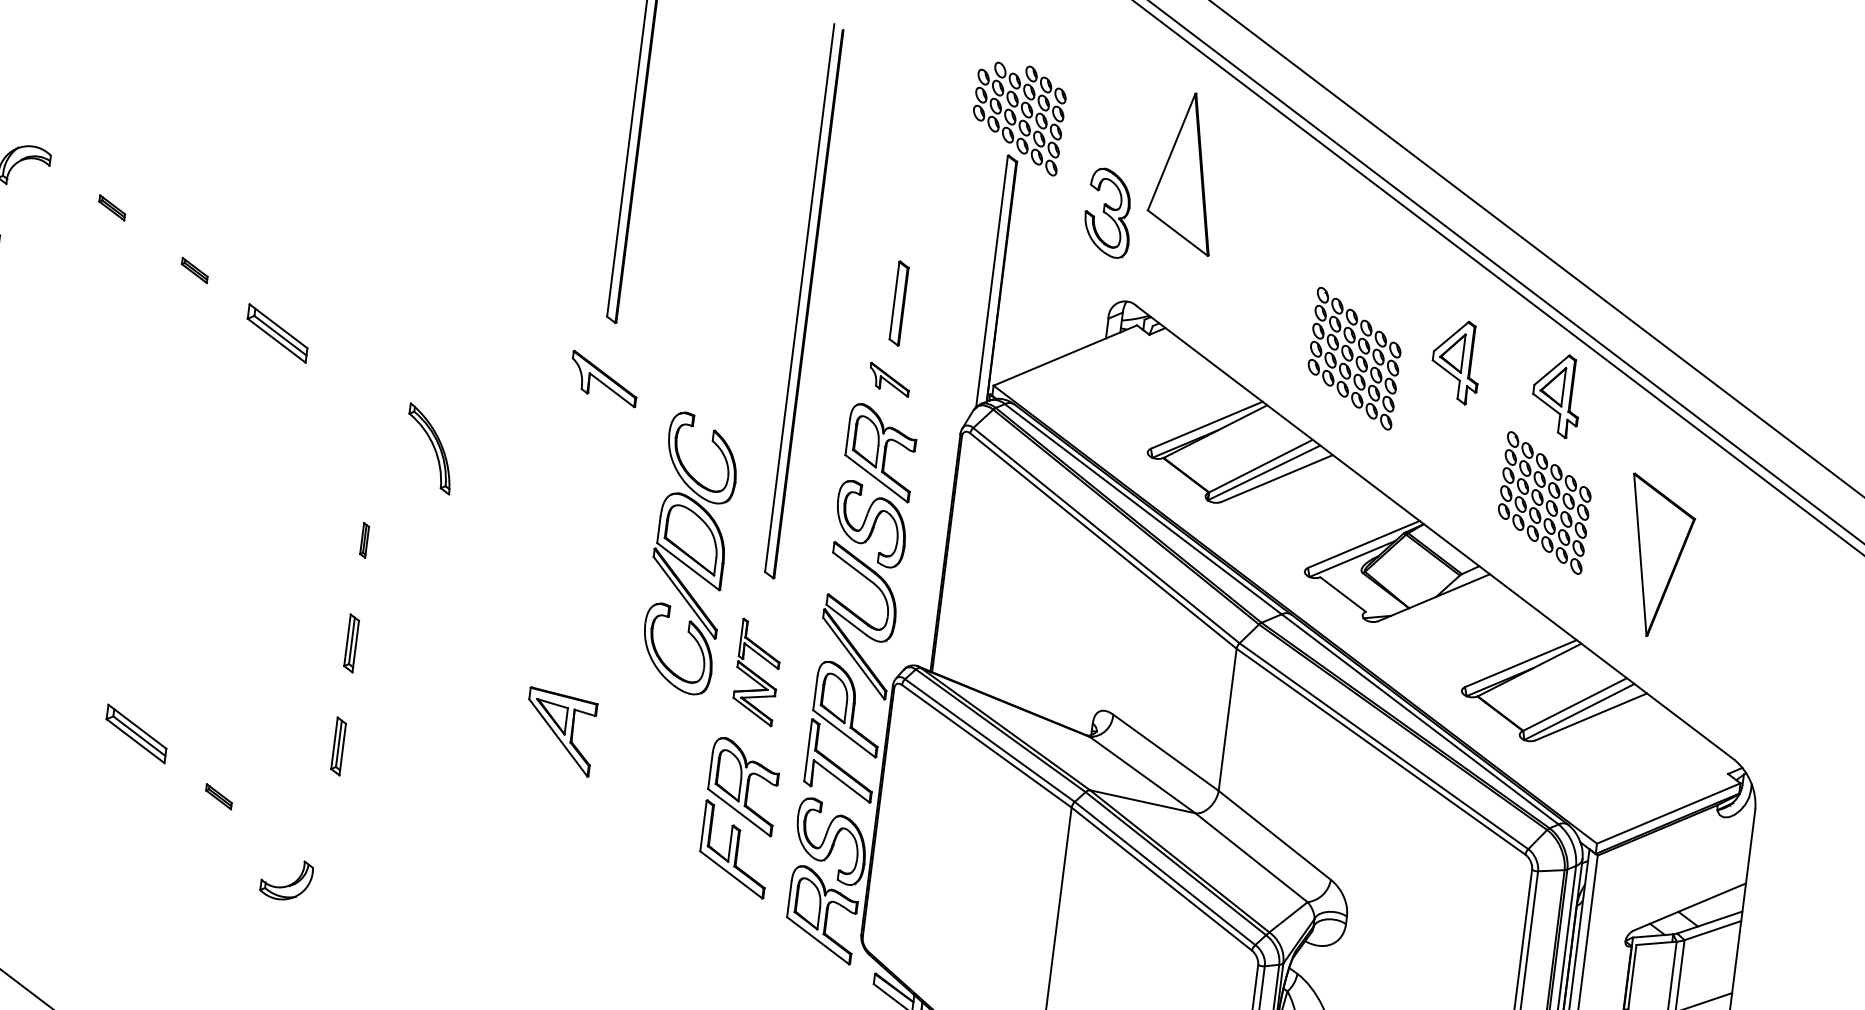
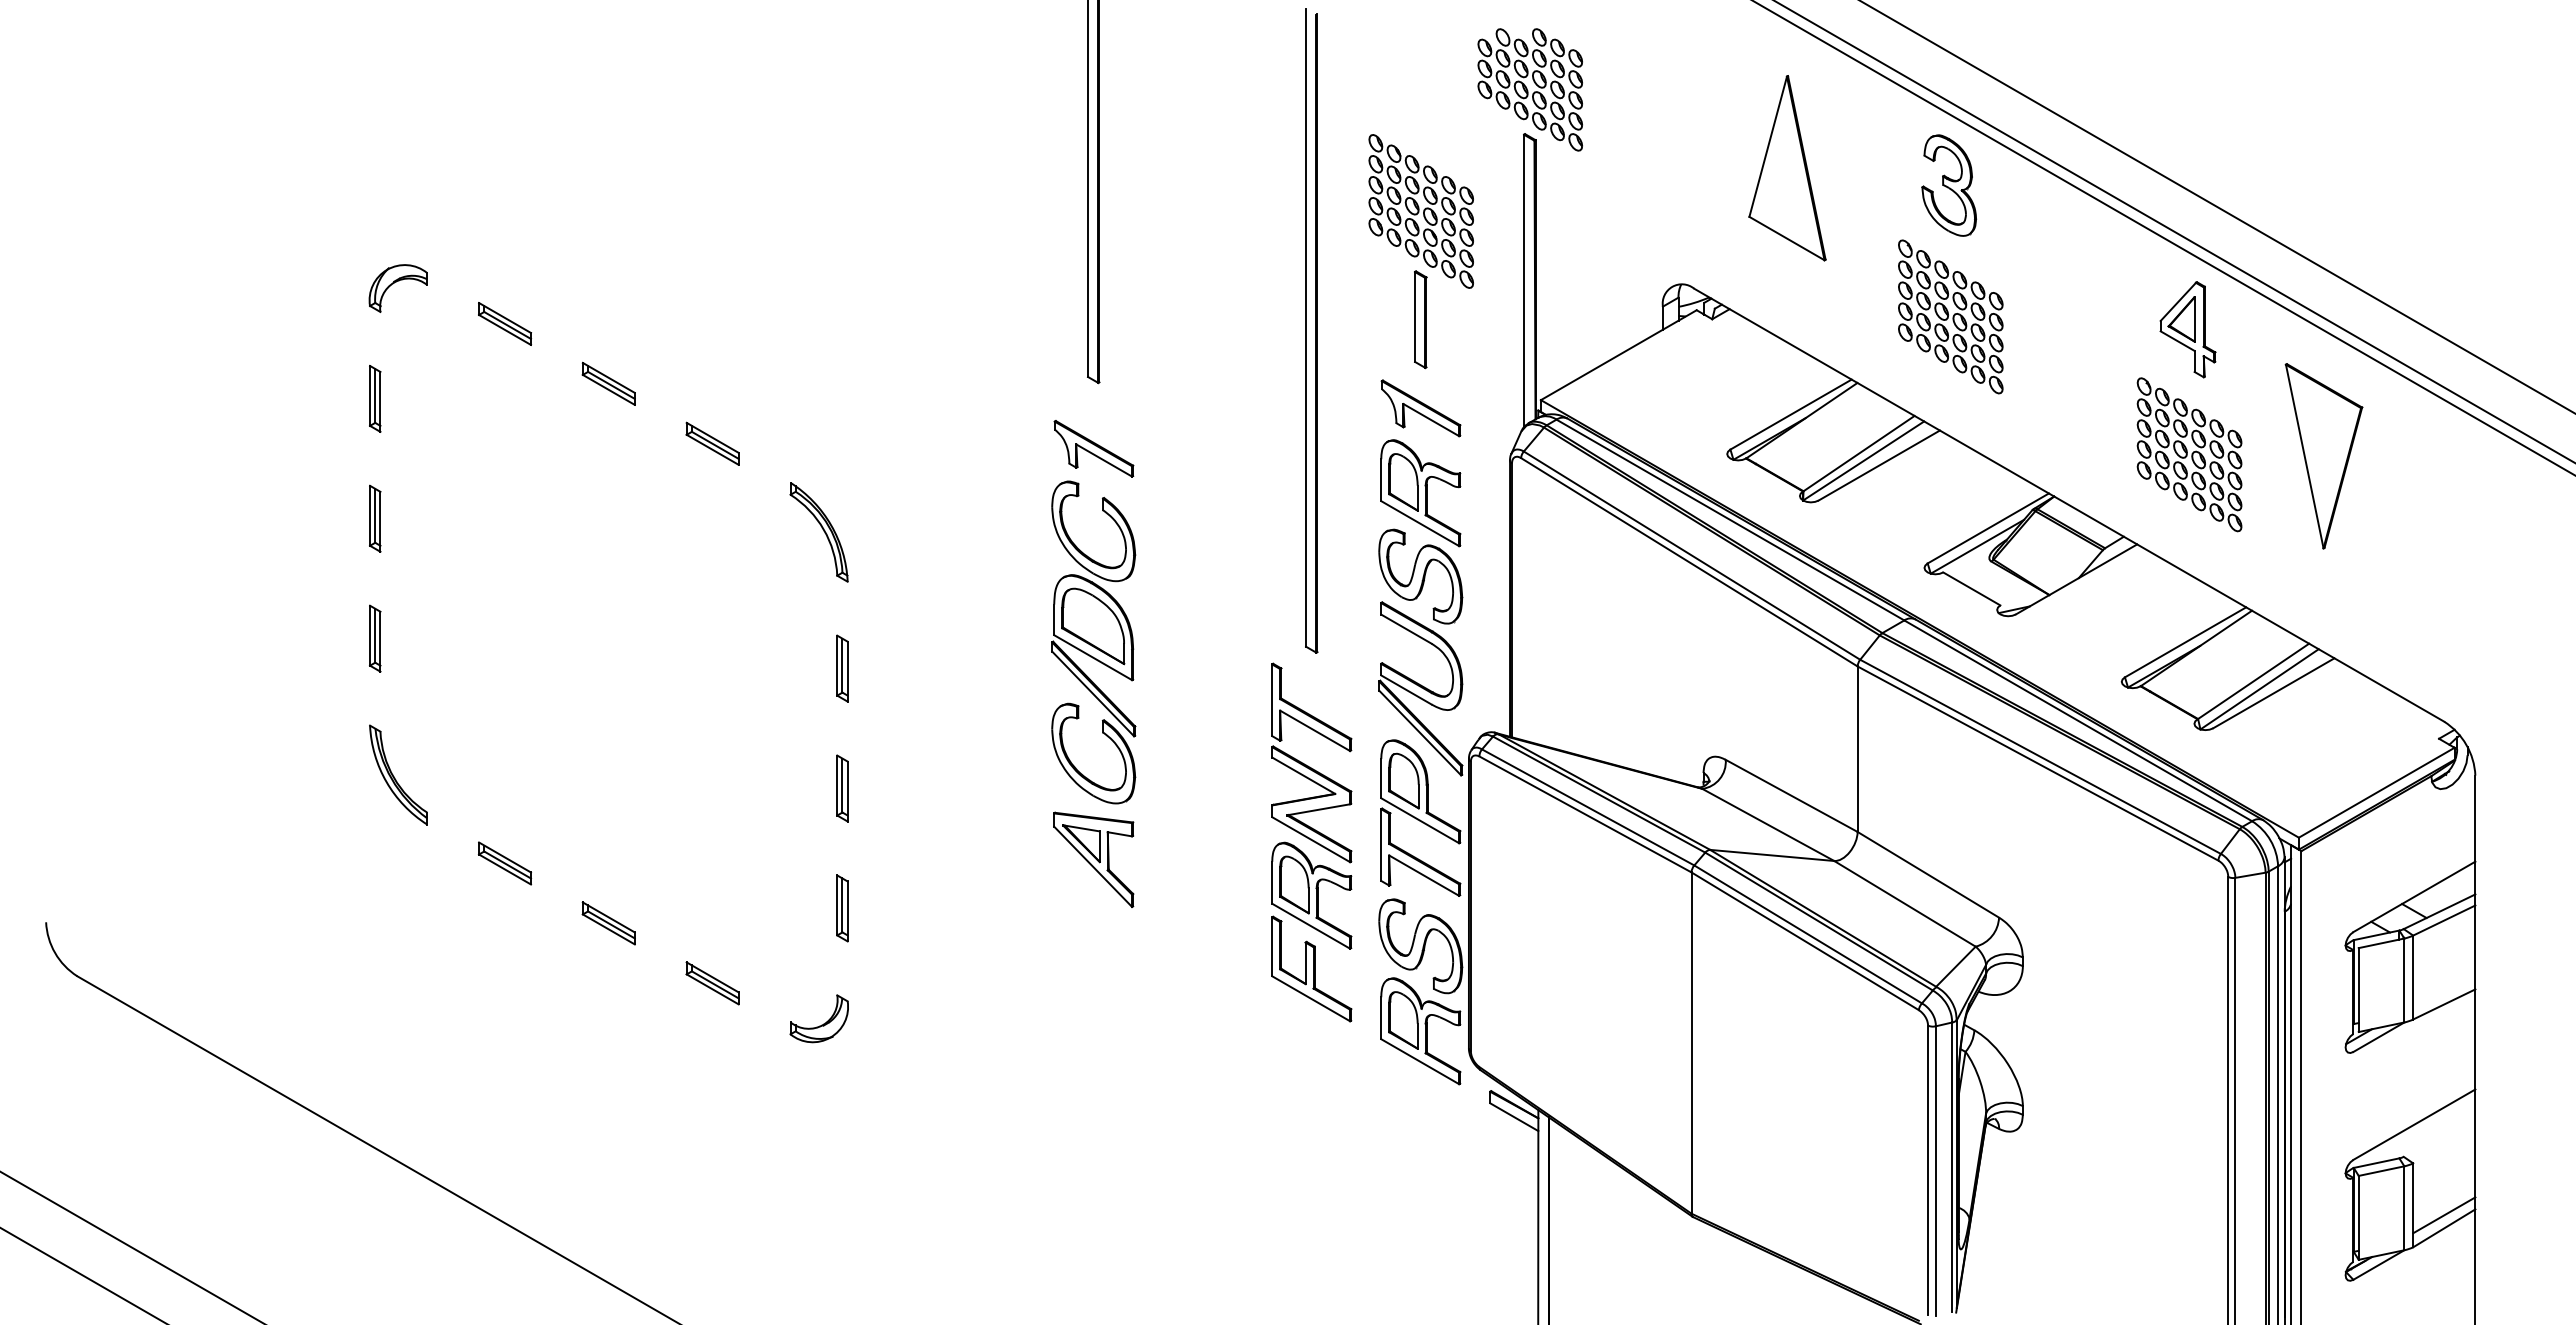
part: (1185, 172) -> (1787, 168), moved
part: (111, 207) -> (504, 323), size x1.67
part: (910, 210) -> (1420, 211), added
part: (1109, 213) -> (1949, 185), moved
part: (194, 270) -> (608, 383), size x1.67
part: (277, 333) -> (712, 443), size x0.71
part: (1456, 361) -> (2067, 305), removed
part: (889, 379) -> (1420, 408), size x1.67
part: (429, 449) -> (818, 532), moved
part: (364, 540) -> (842, 668), size x1.67
part: (690, 553) -> (1093, 642), moved
part: (1656, 557) -> (2323, 456), moved
part: (53, 671) -> (504, 863), added
part: (757, 671) -> (1311, 762), size x1.67
part: (136, 733) -> (608, 923), size x0.71
part: (218, 796) -> (712, 983), size x1.67
part: (287, 884) -> (821, 1024), moved

